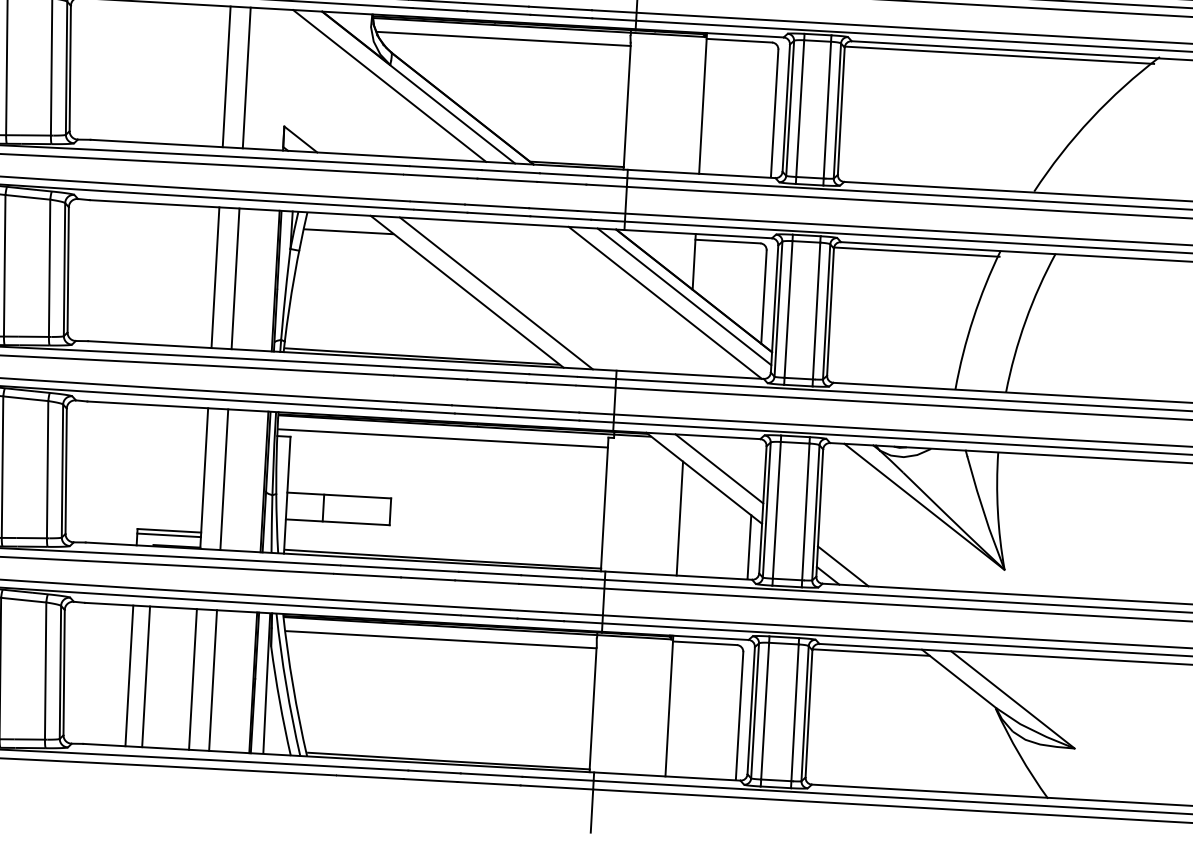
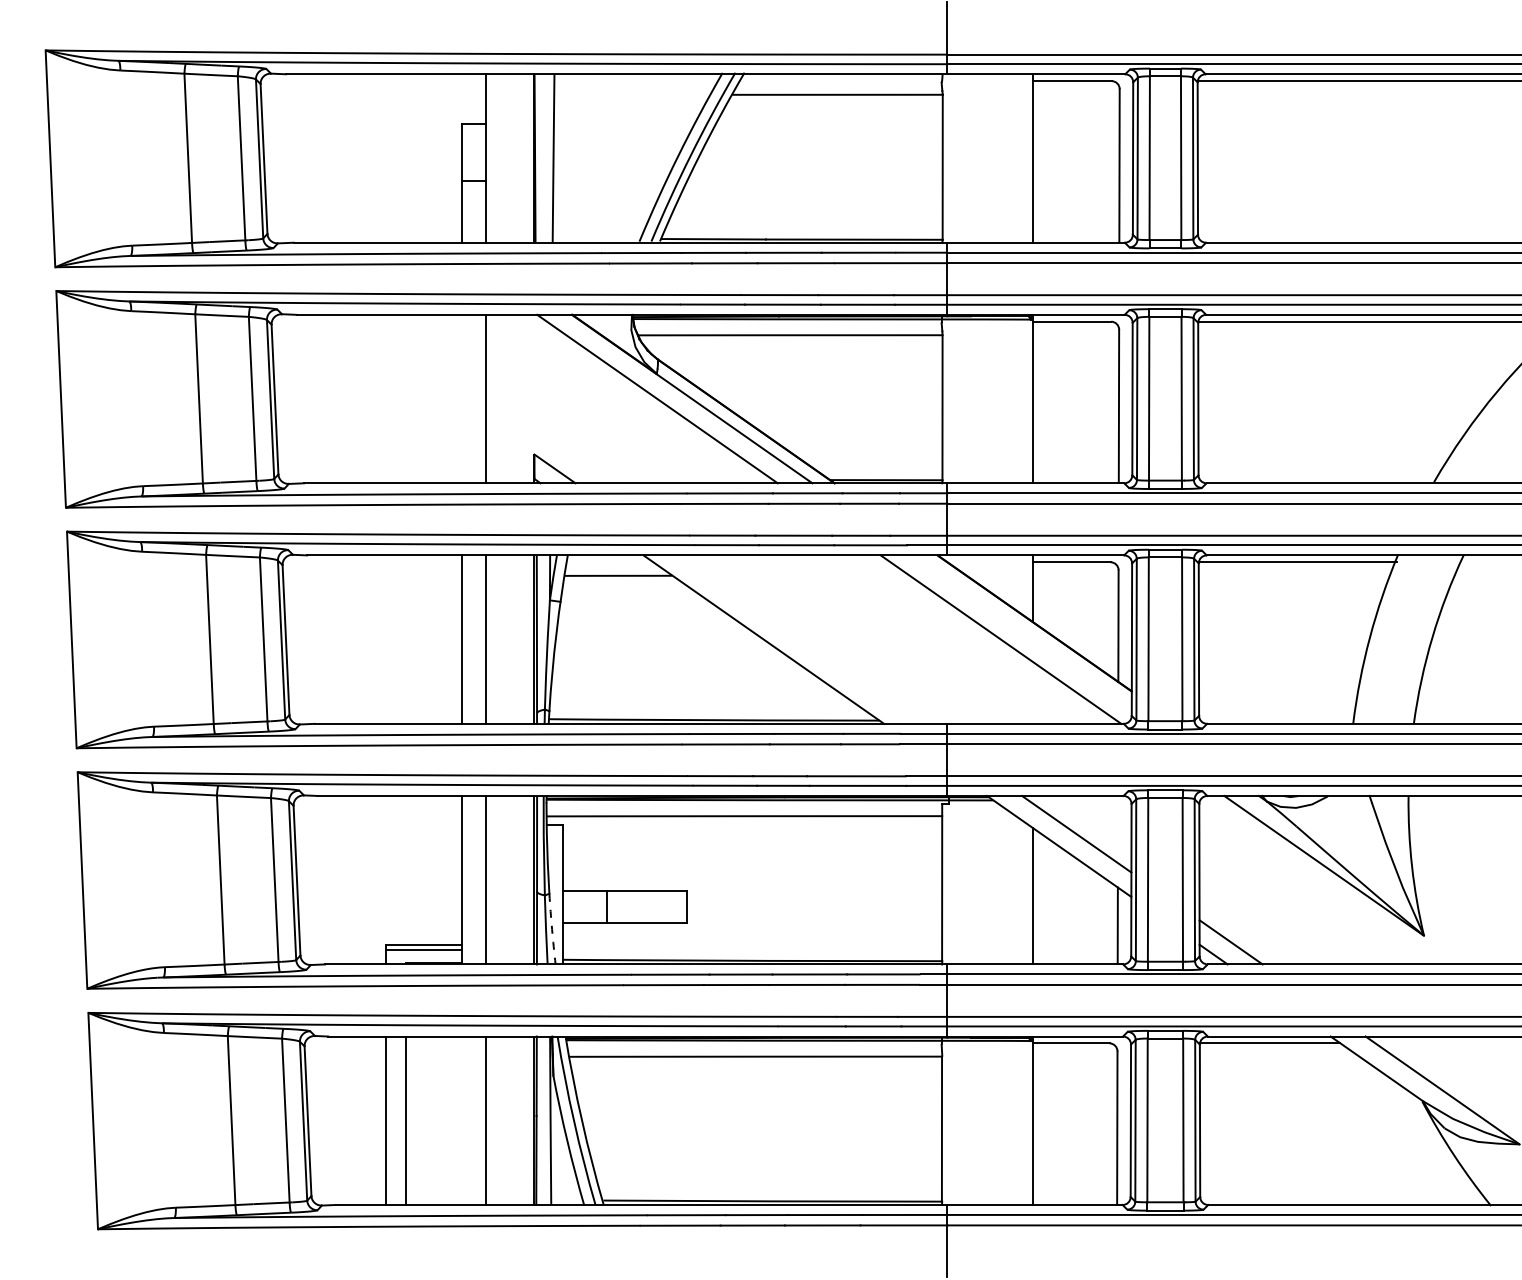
line: (226, 76) -> (462, 398), removed
line: (496, 293) -> (798, 639), removed
line: (684, 296) -> (1023, 630), removed
arc: (277, 523) -> (552, 929), solid -> dashed
line: (193, 679) -> (462, 1120), removed

